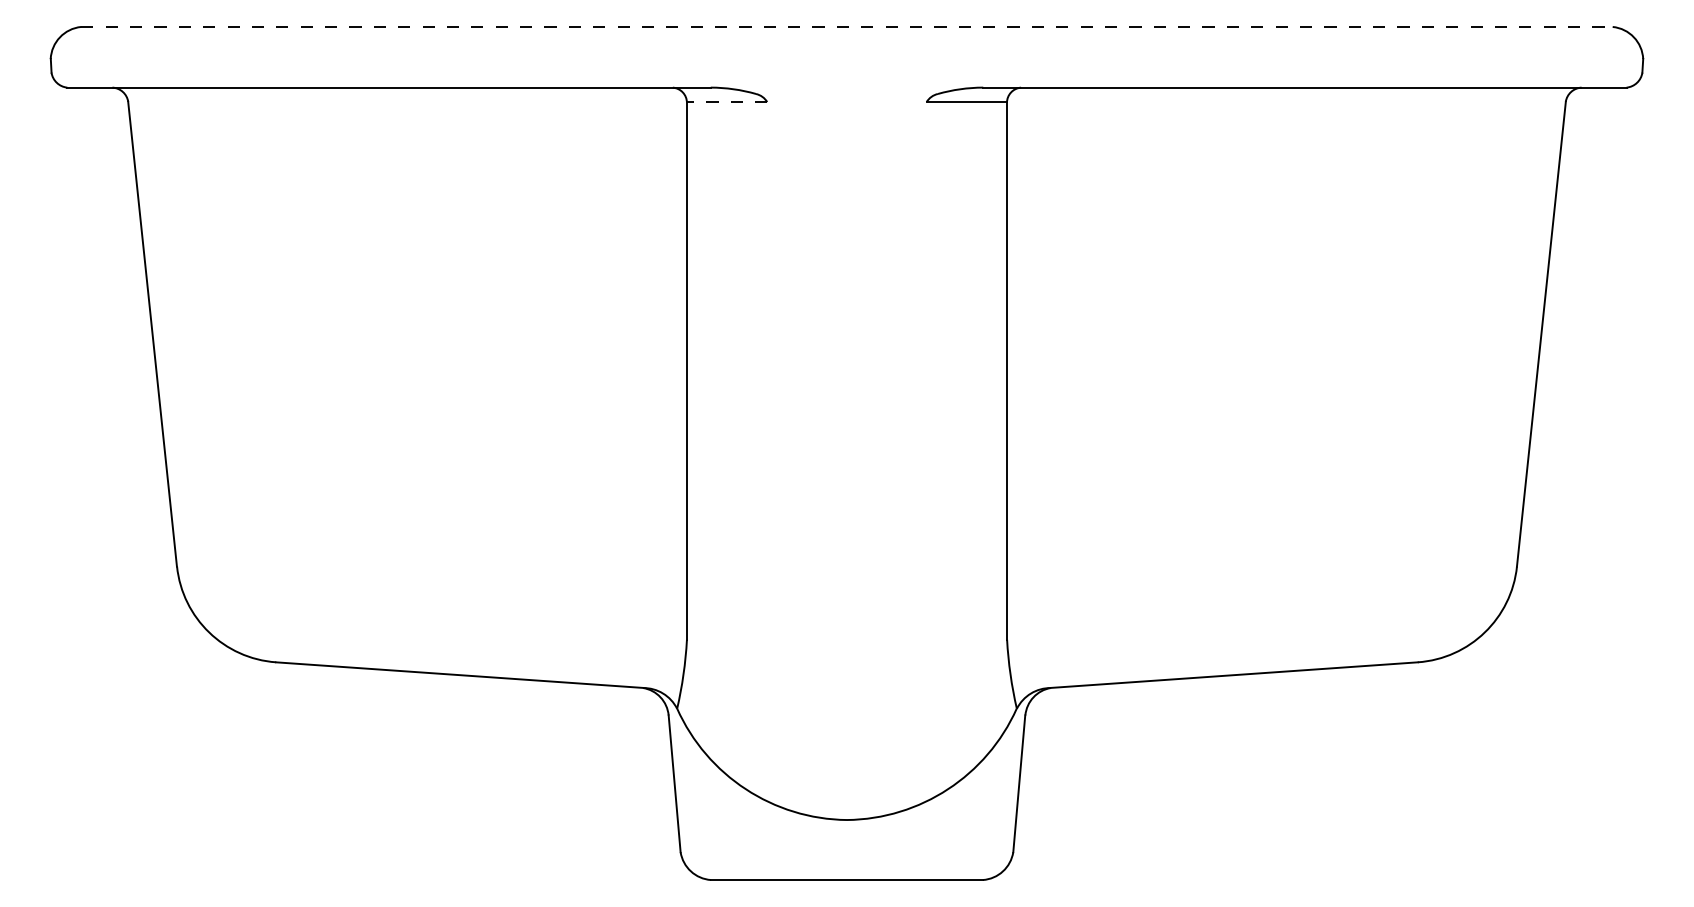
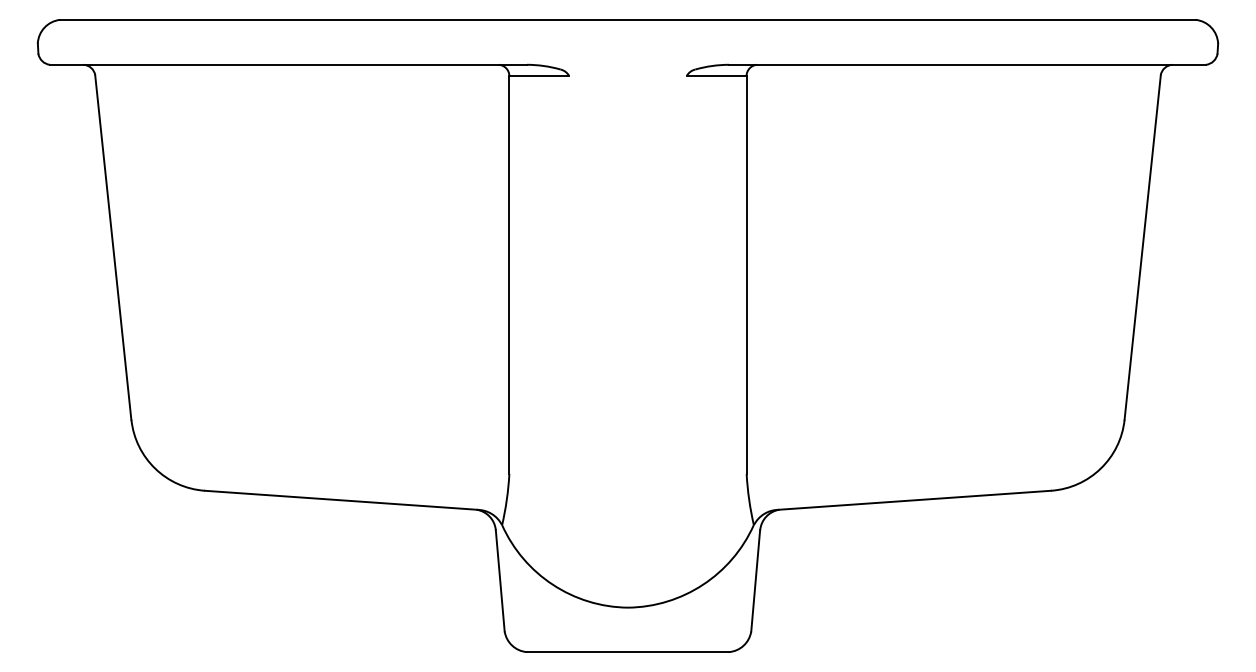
line: (847, 26) -> (628, 19), dashed -> solid
line: (726, 102) -> (538, 75), dashed -> solid

